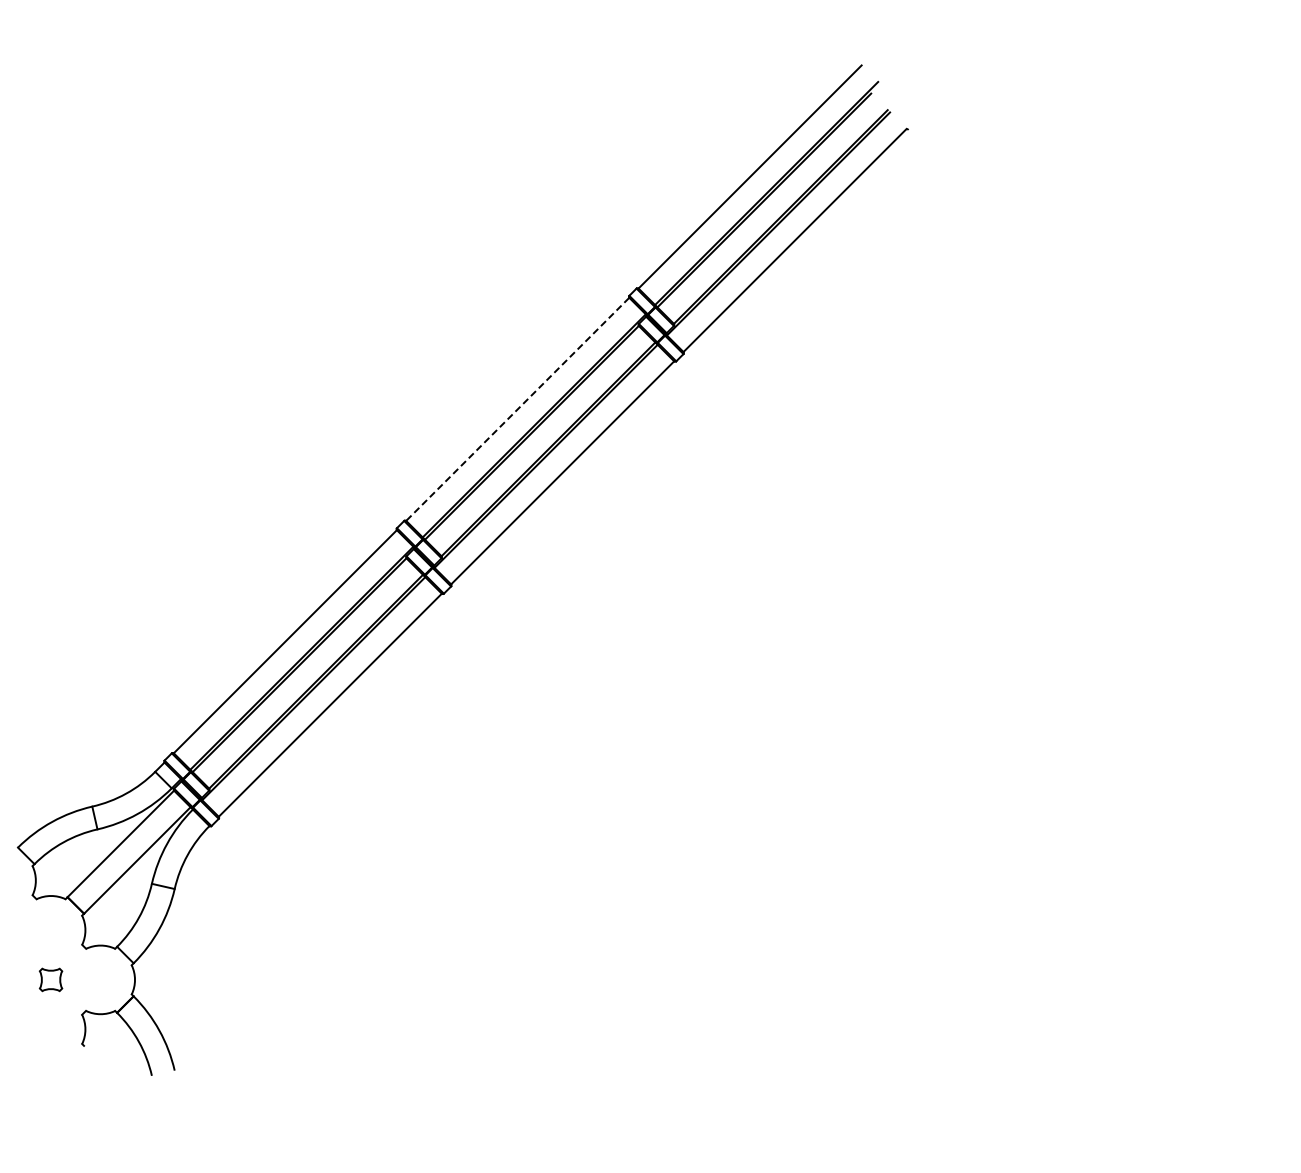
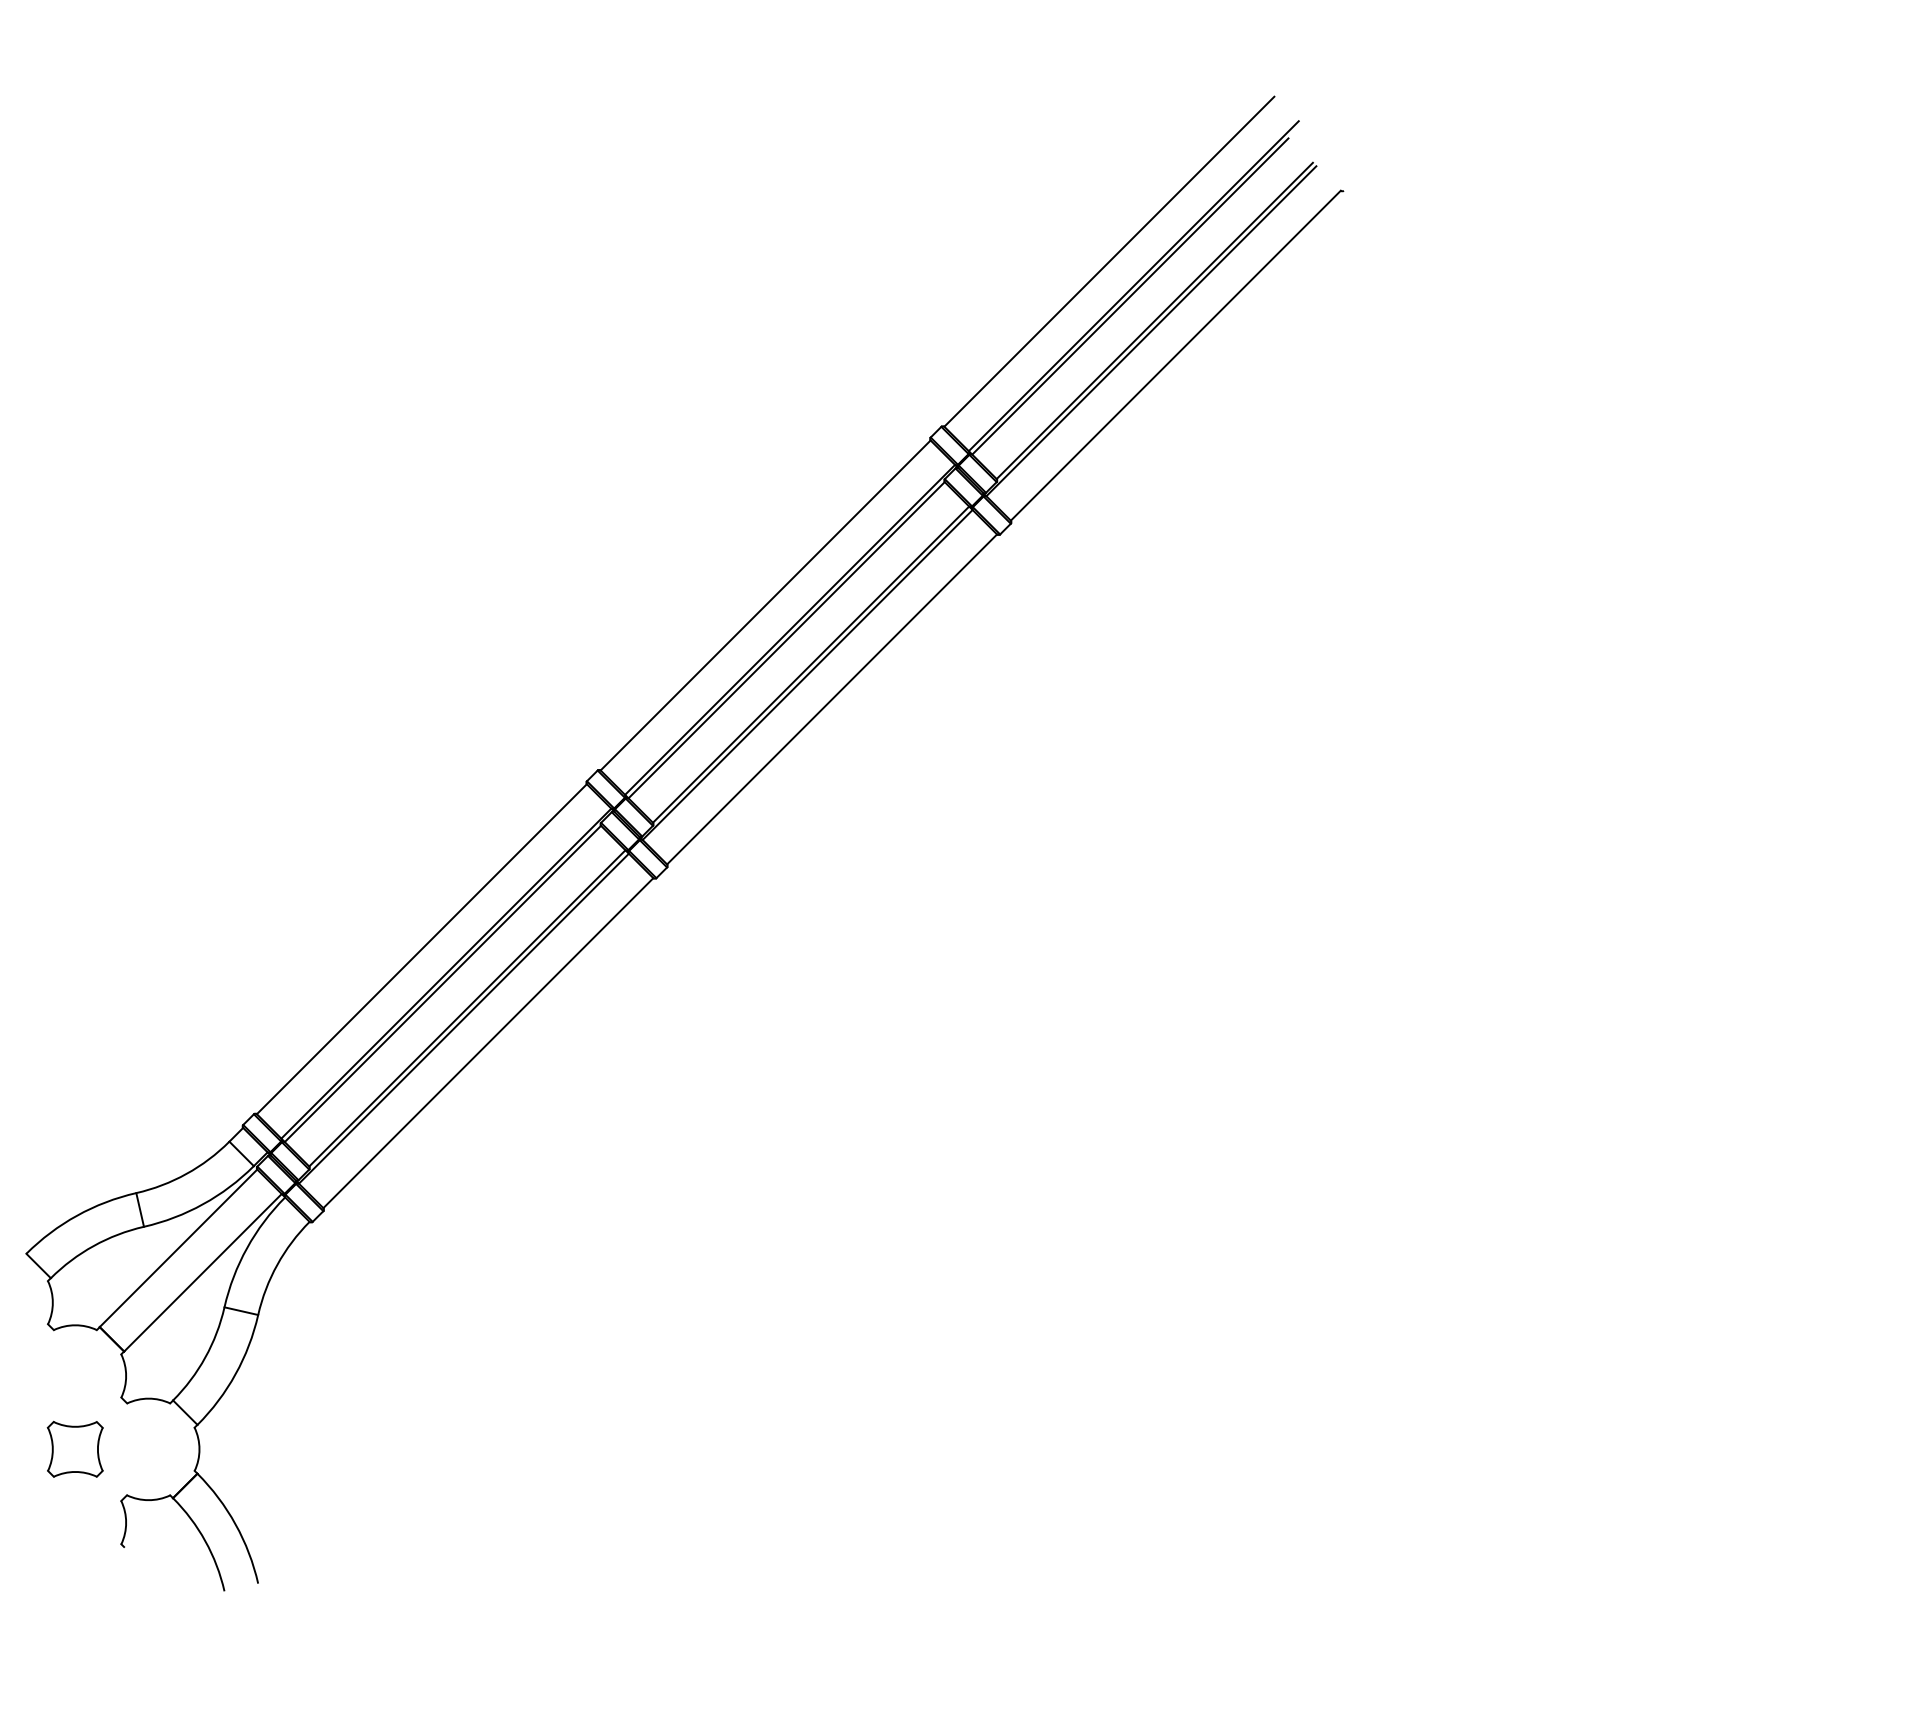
line: (517, 409) -> (765, 605), dashed -> solid
part: (50, 979) -> (74, 1448), size x1.67

